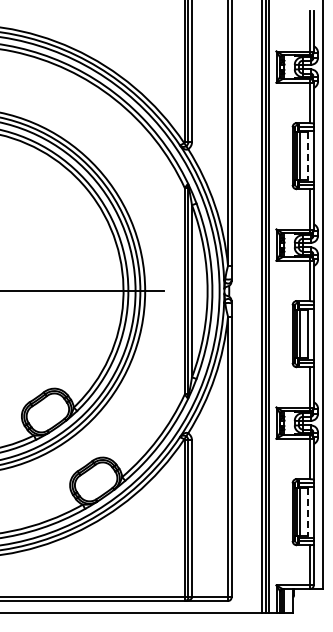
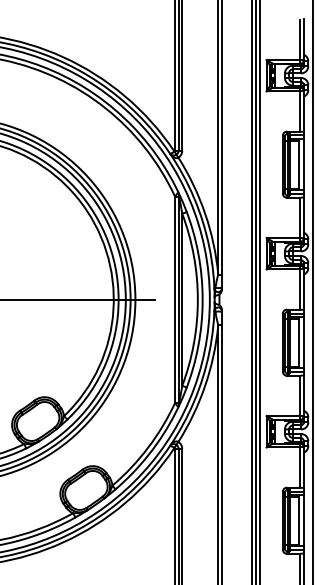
line: (308, 156) -> (298, 165), dashed -> solid
line: (308, 512) -> (298, 521), dashed -> solid

